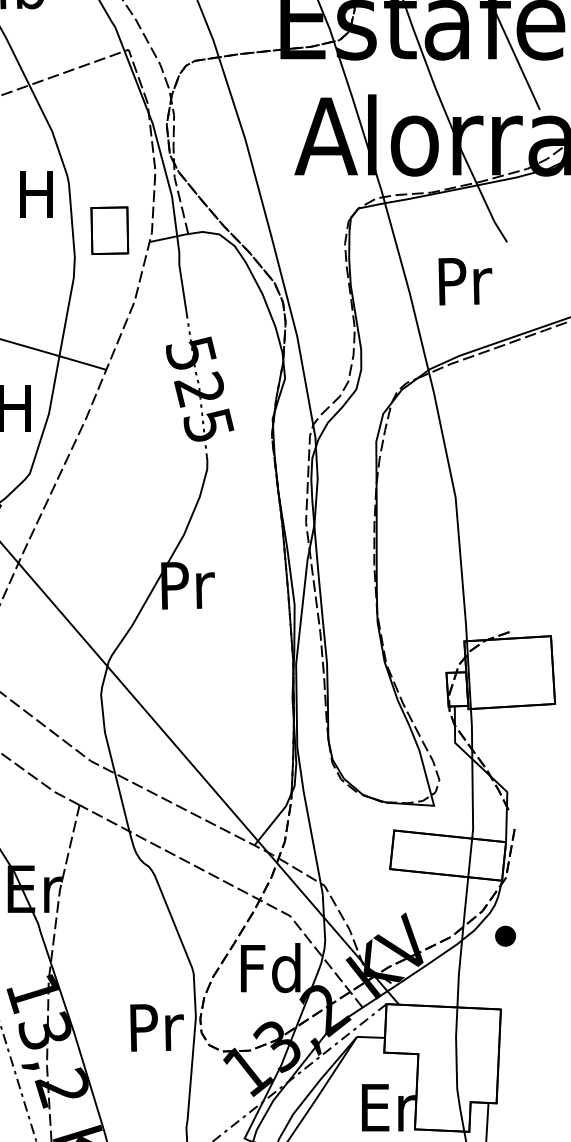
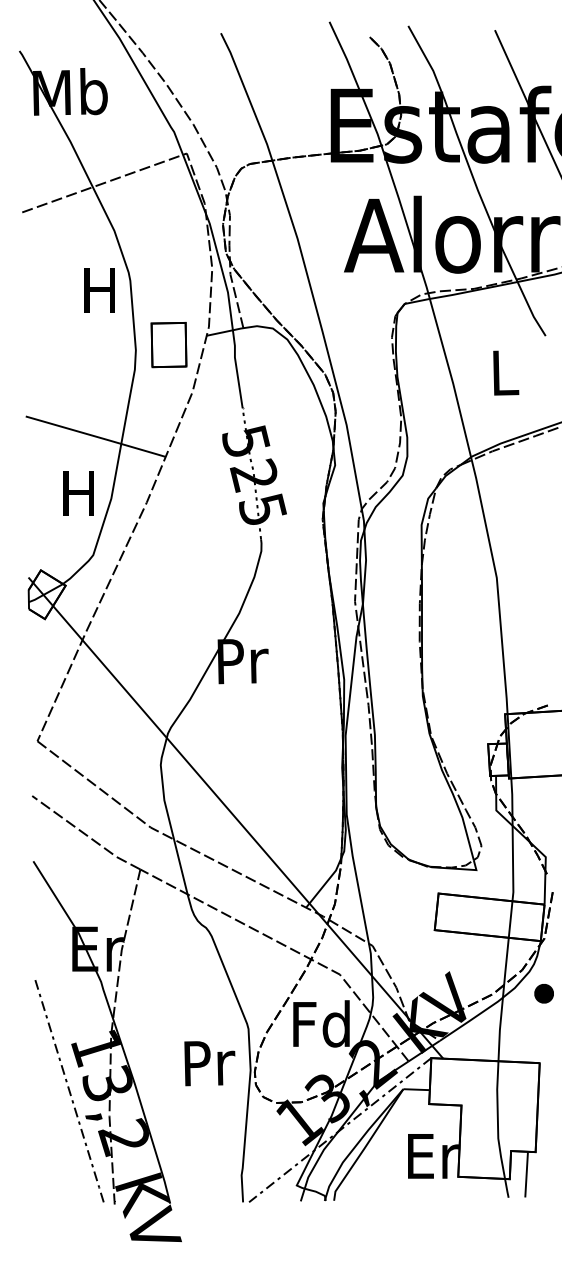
part: (109, 231) -> (168, 345), moved
text: (464, 280) -> (505, 372), Pr -> L
text: (156, 1027) -> (209, 1063), moved

